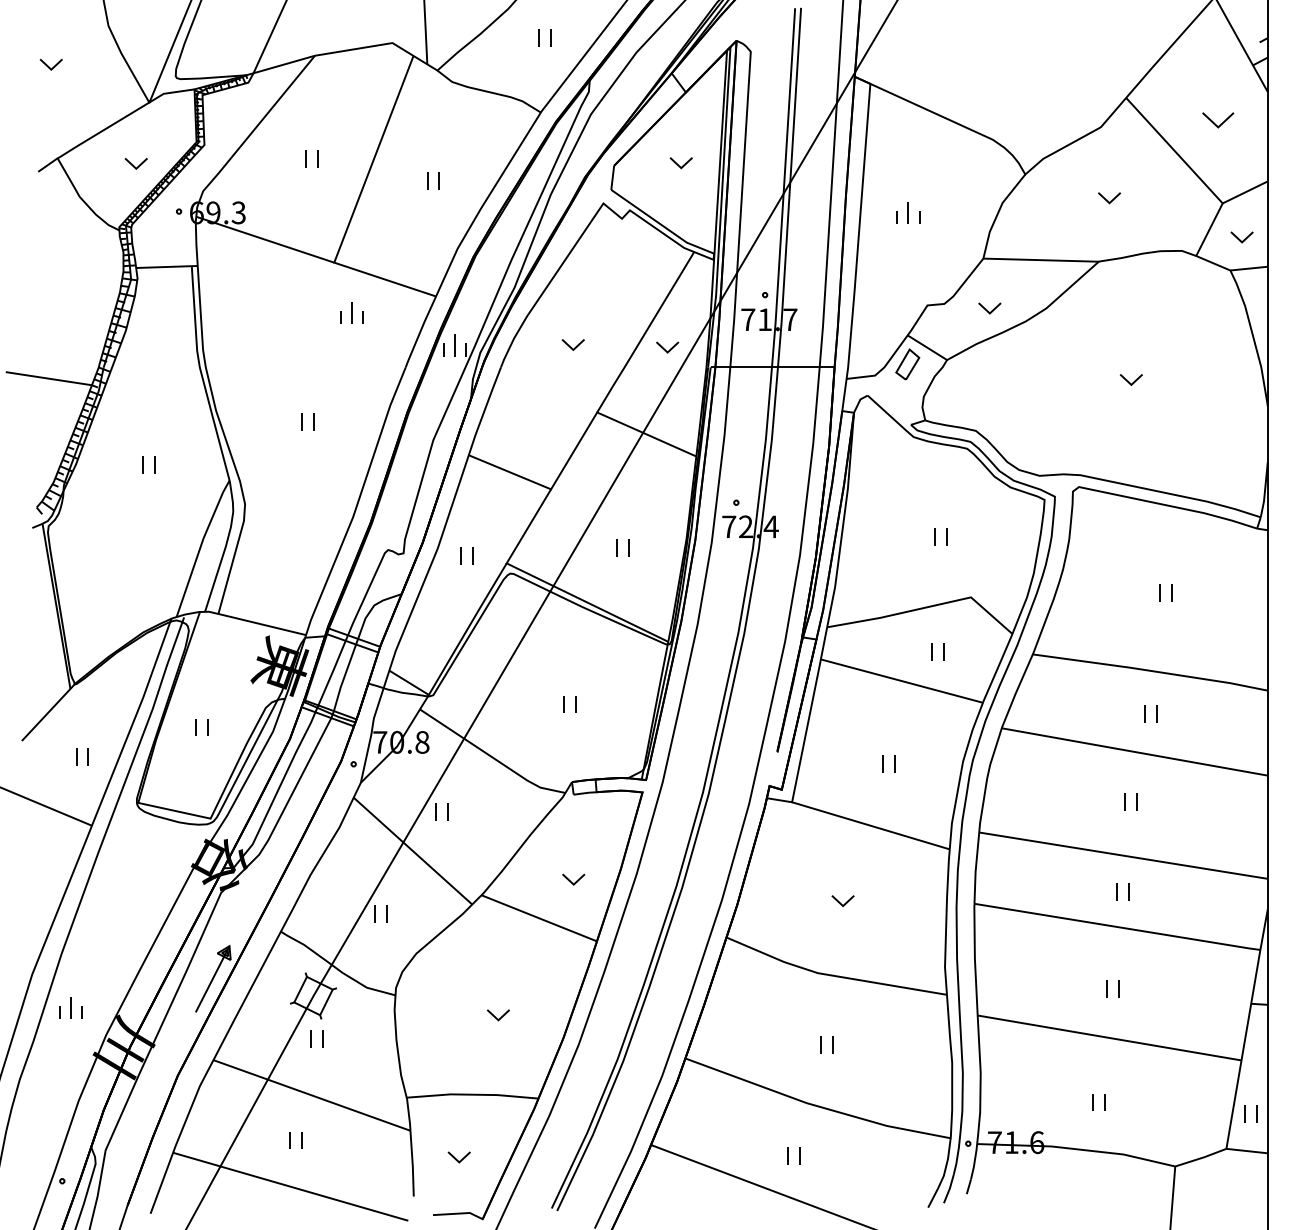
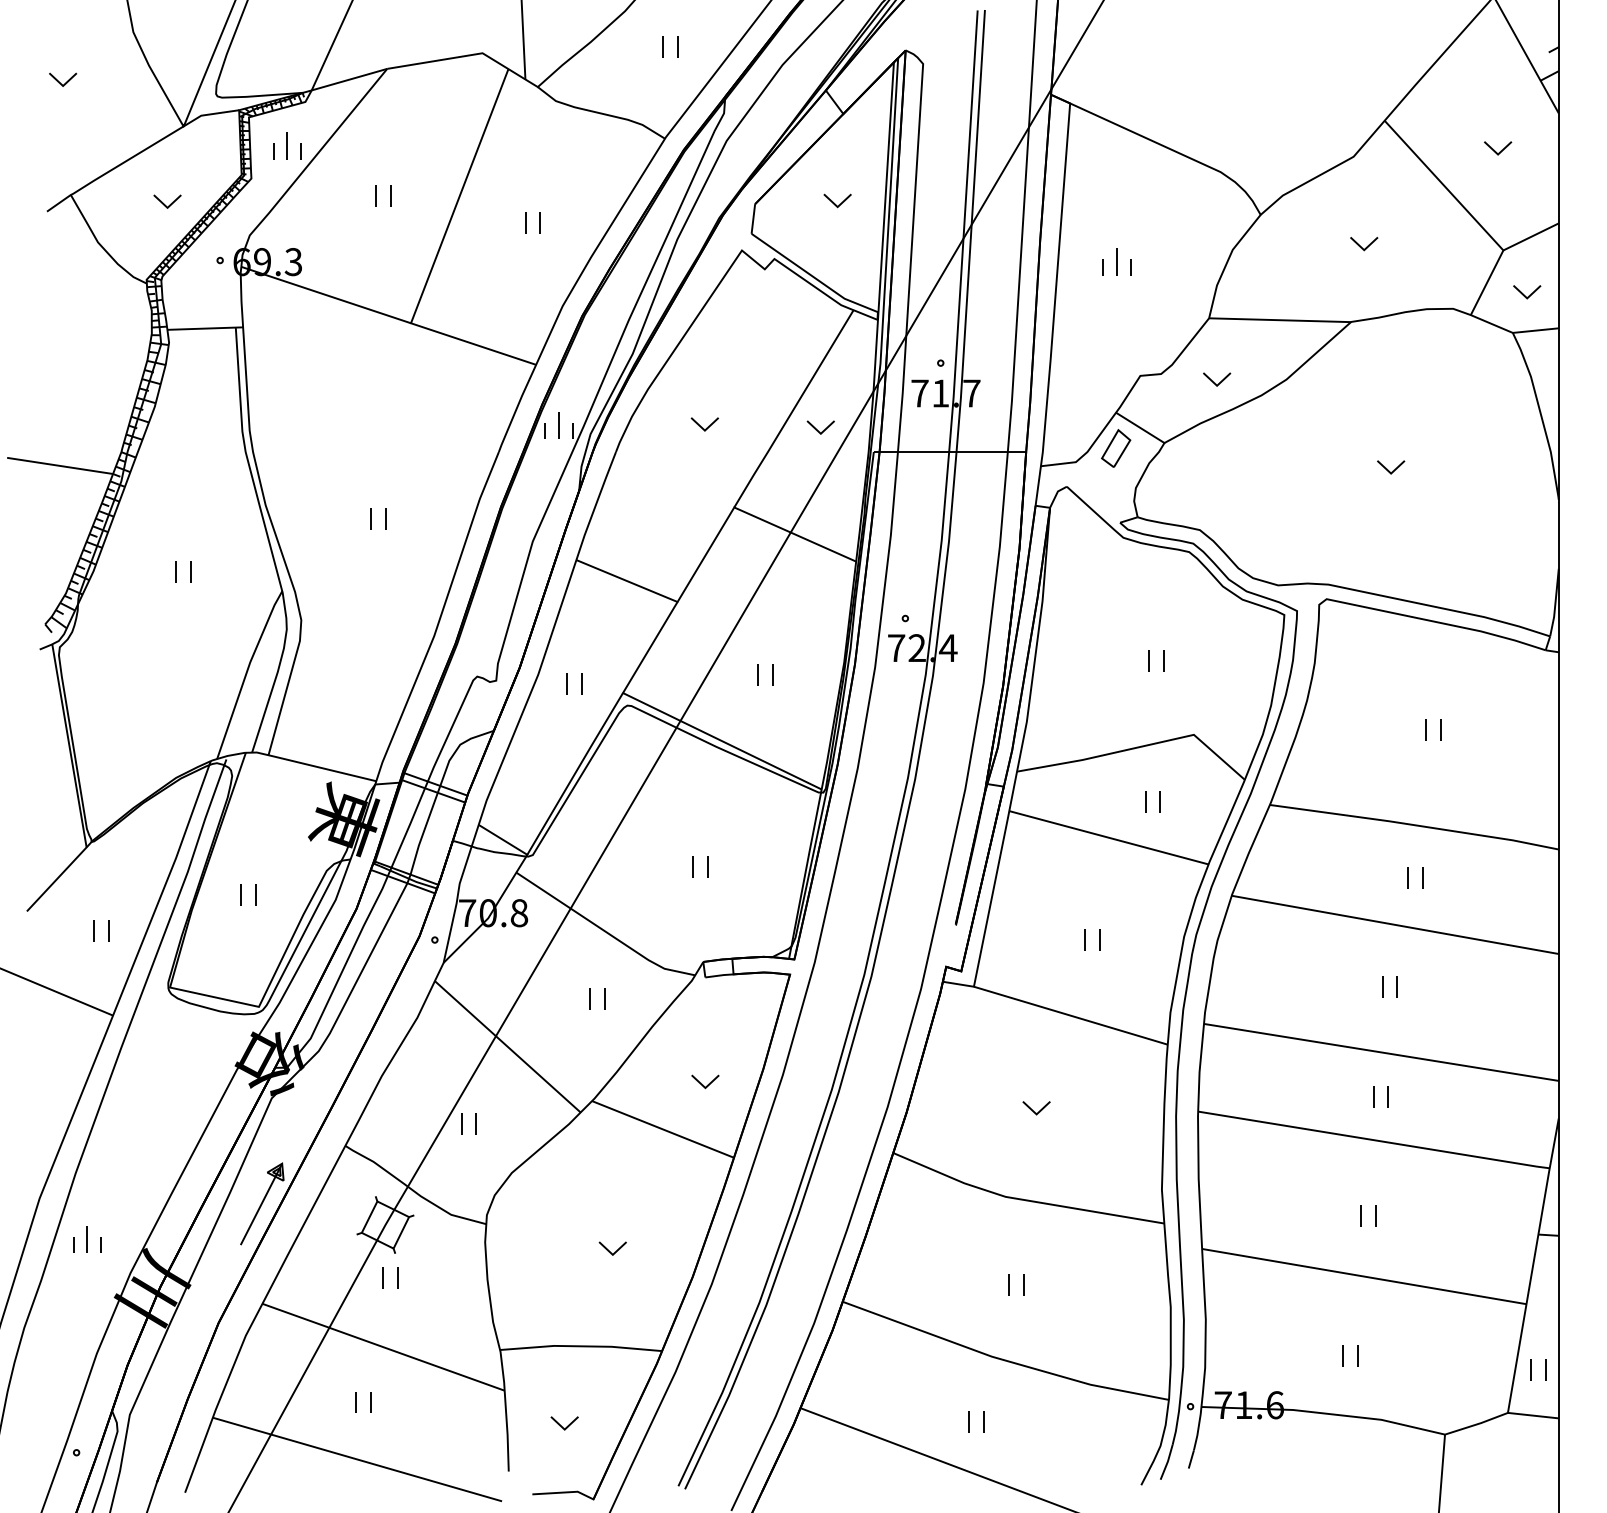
part: (1218, 120) -> (1498, 148), size x0.71
part: (351, 312) -> (287, 145), moved
part: (436, 811) -> (590, 998), moved

